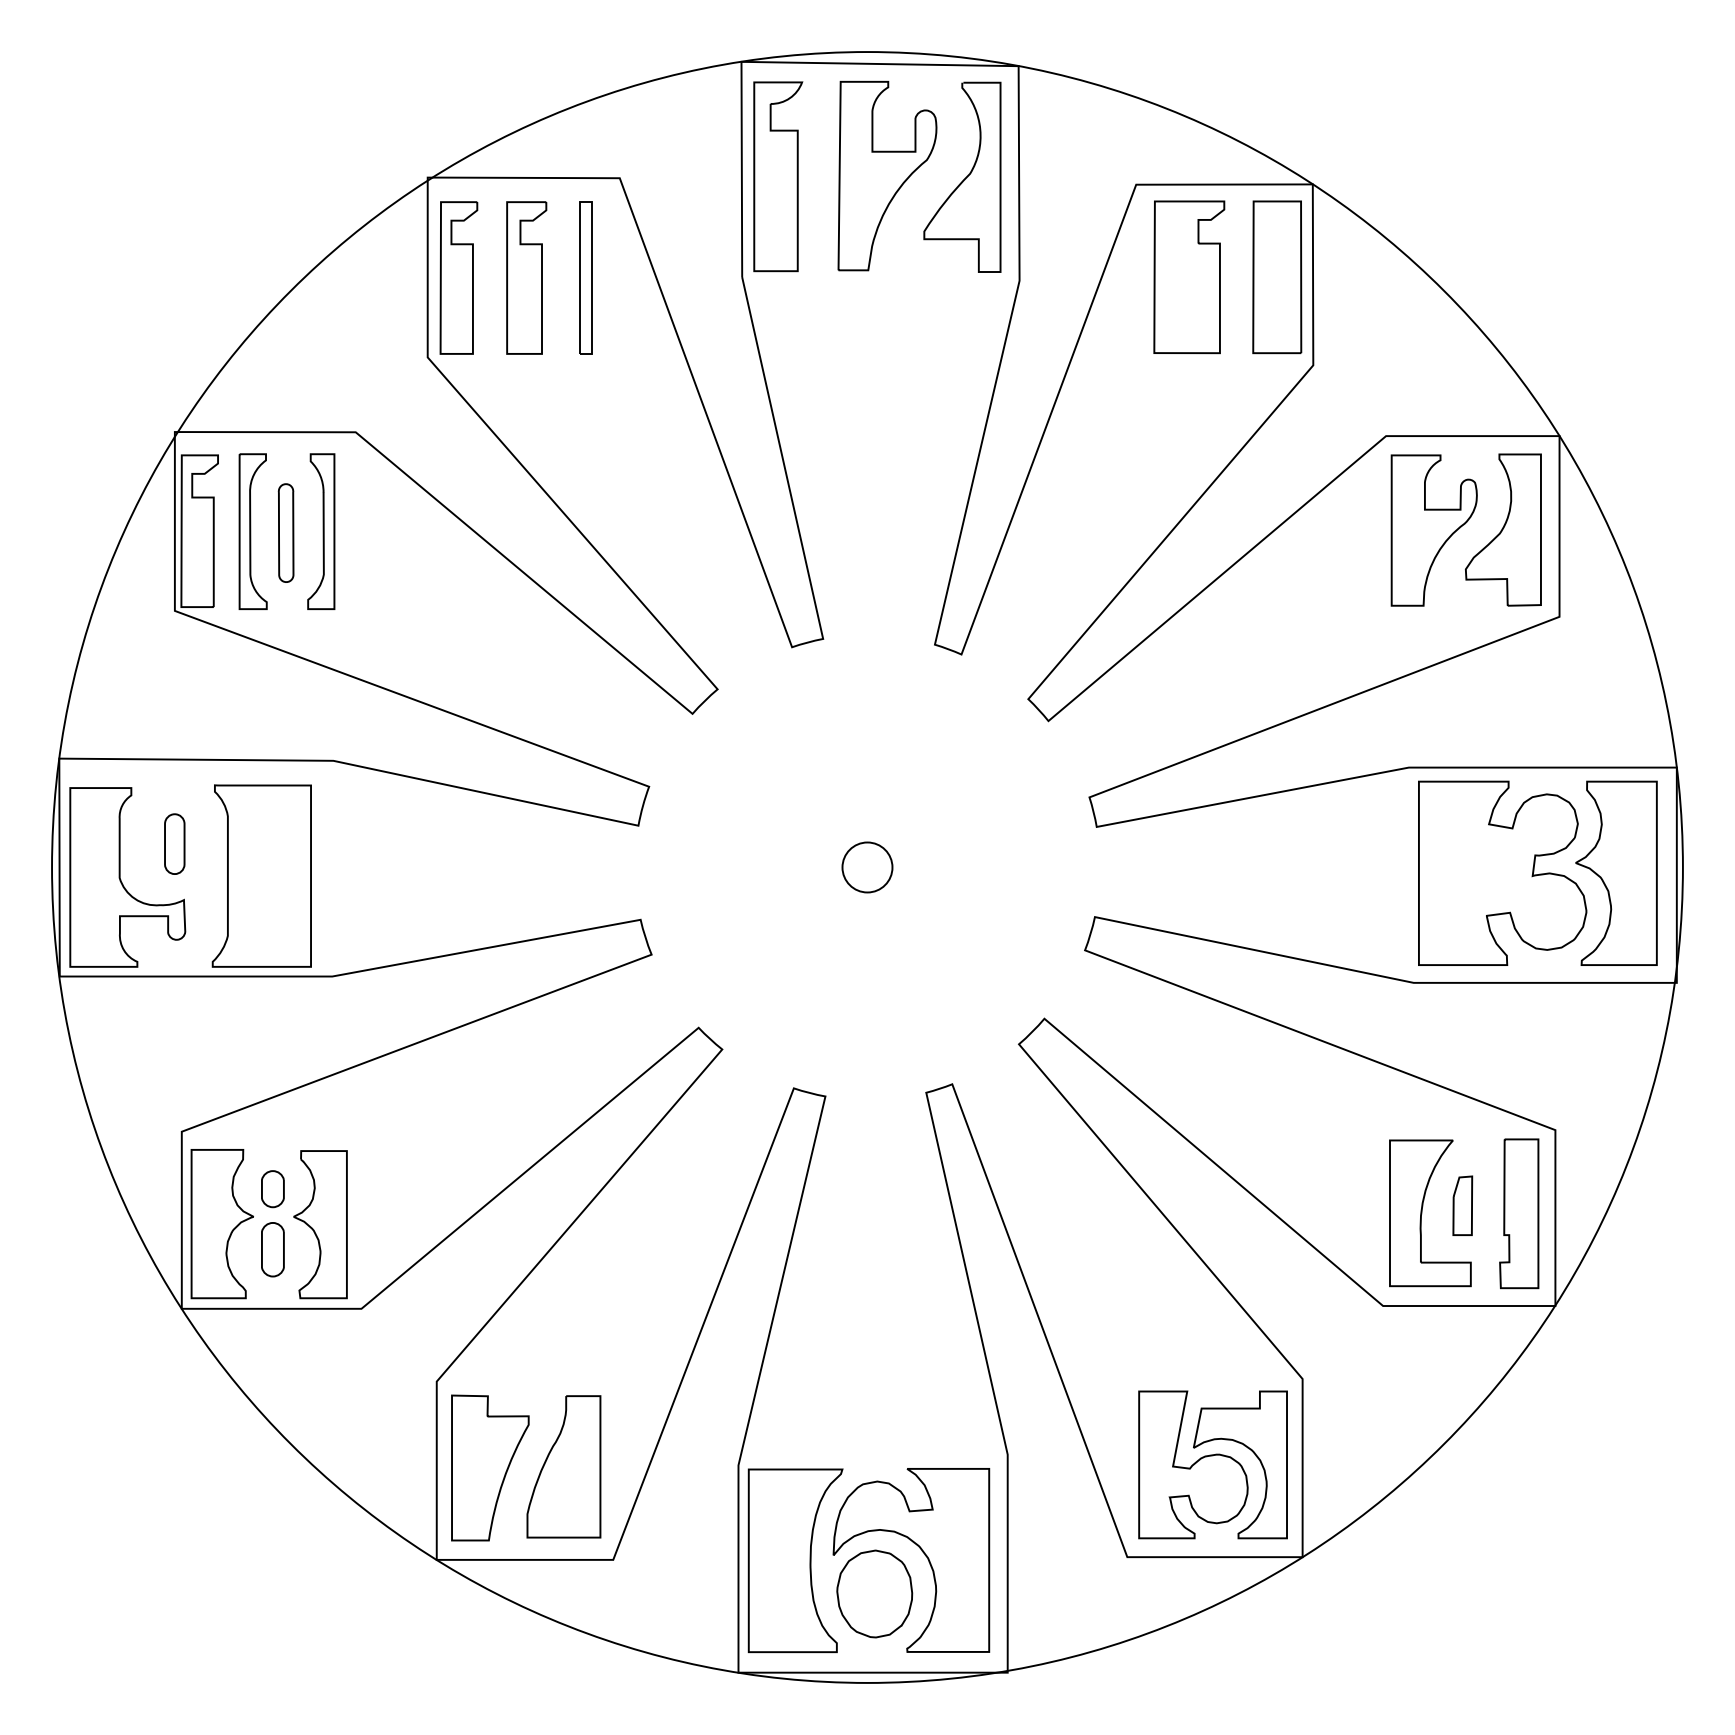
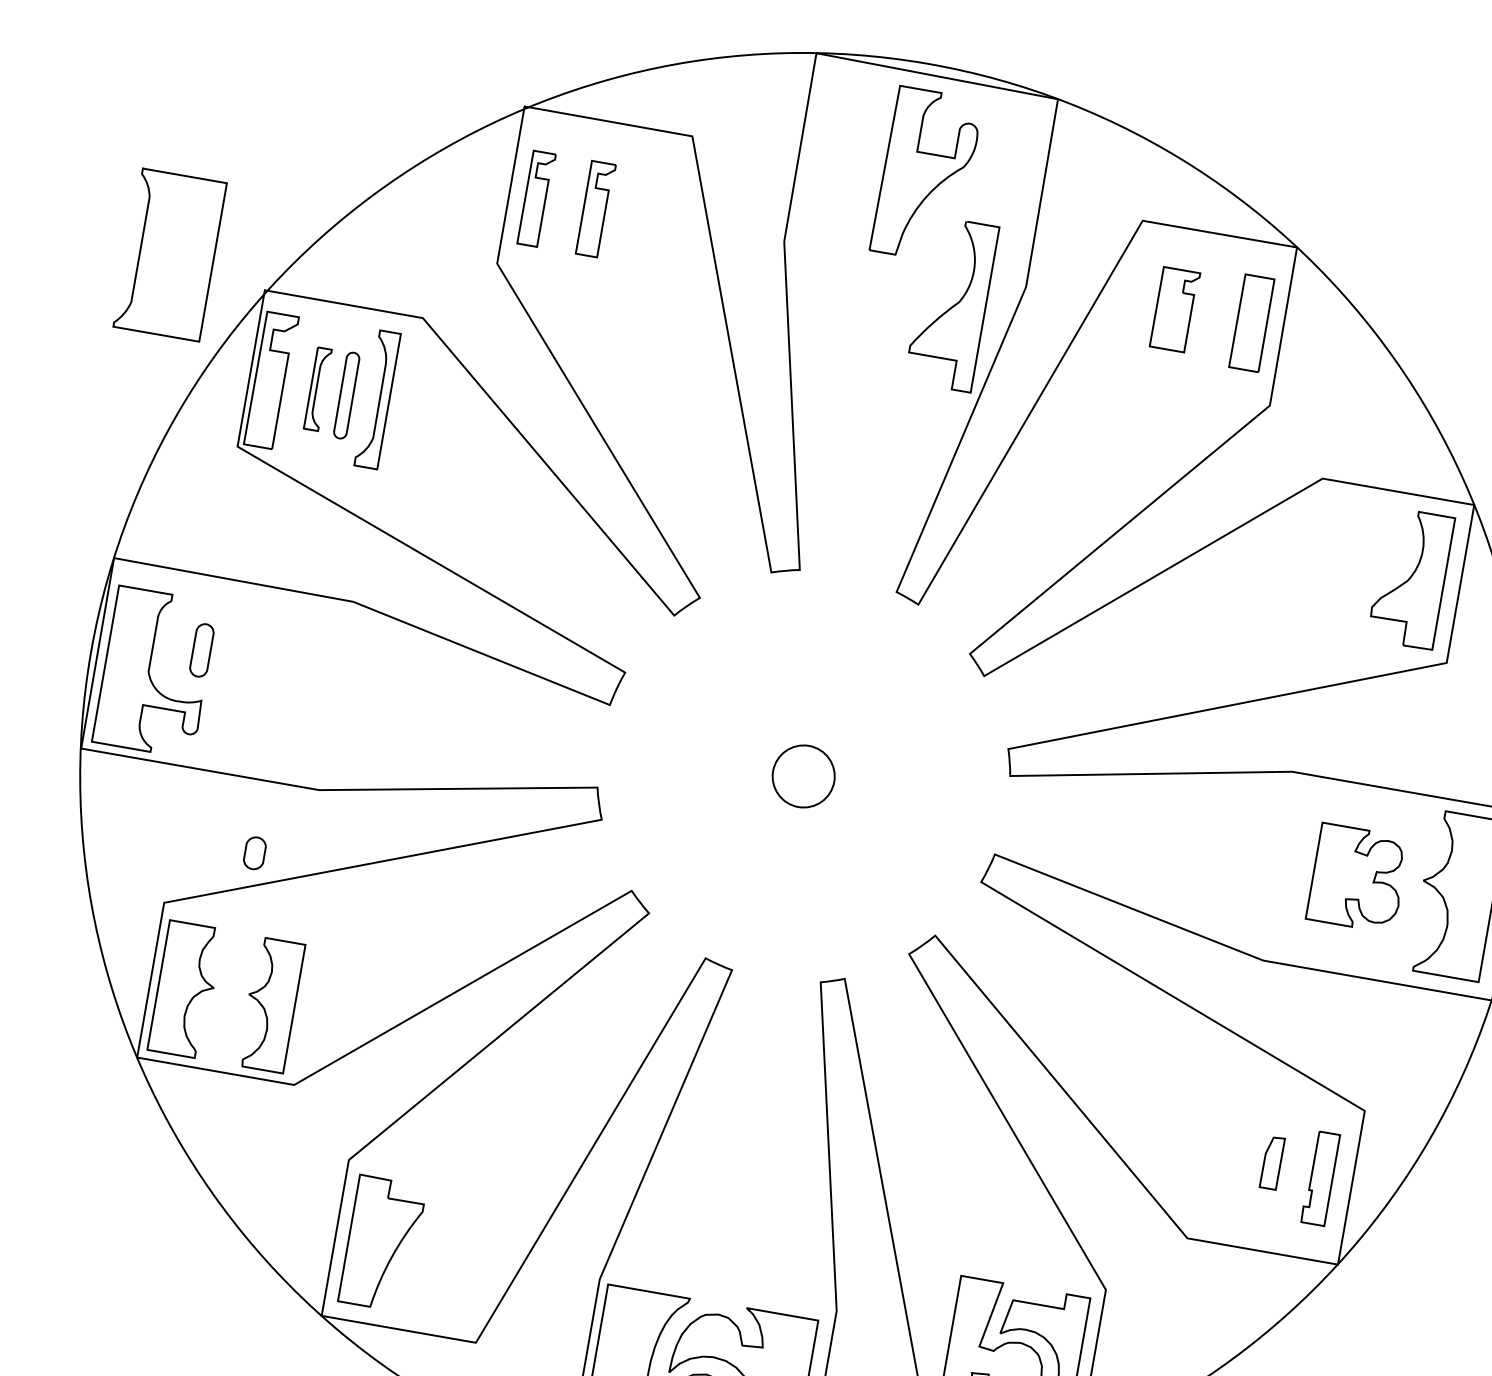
part: (778, 176) -> (831, 159), removed
curve: (964, 178) -> (953, 305), moved
part: (458, 277) -> (536, 198), size x0.7
part: (526, 277) -> (595, 208), size x0.7
part: (585, 277) -> (647, 217), removed
part: (1189, 277) -> (1175, 310), size x0.6
part: (1277, 277) -> (1252, 323), size x0.7
part: (1433, 530) -> (1349, 568), removed
part: (252, 531) -> (317, 389), size x0.6
circle: (867, 867) -> (803, 776), size x1.4
part: (1502, 872) -> (1357, 877), size x0.6
part: (261, 875) -> (169, 254), moved
part: (272, 1189) -> (254, 853), moved
part: (1422, 1213) -> (1235, 1163), removed
part: (1519, 1213) -> (1320, 1178), size x0.7
part: (272, 1249) -> (225, 1019), removed
curve: (547, 1460) -> (433, 1245), removed

